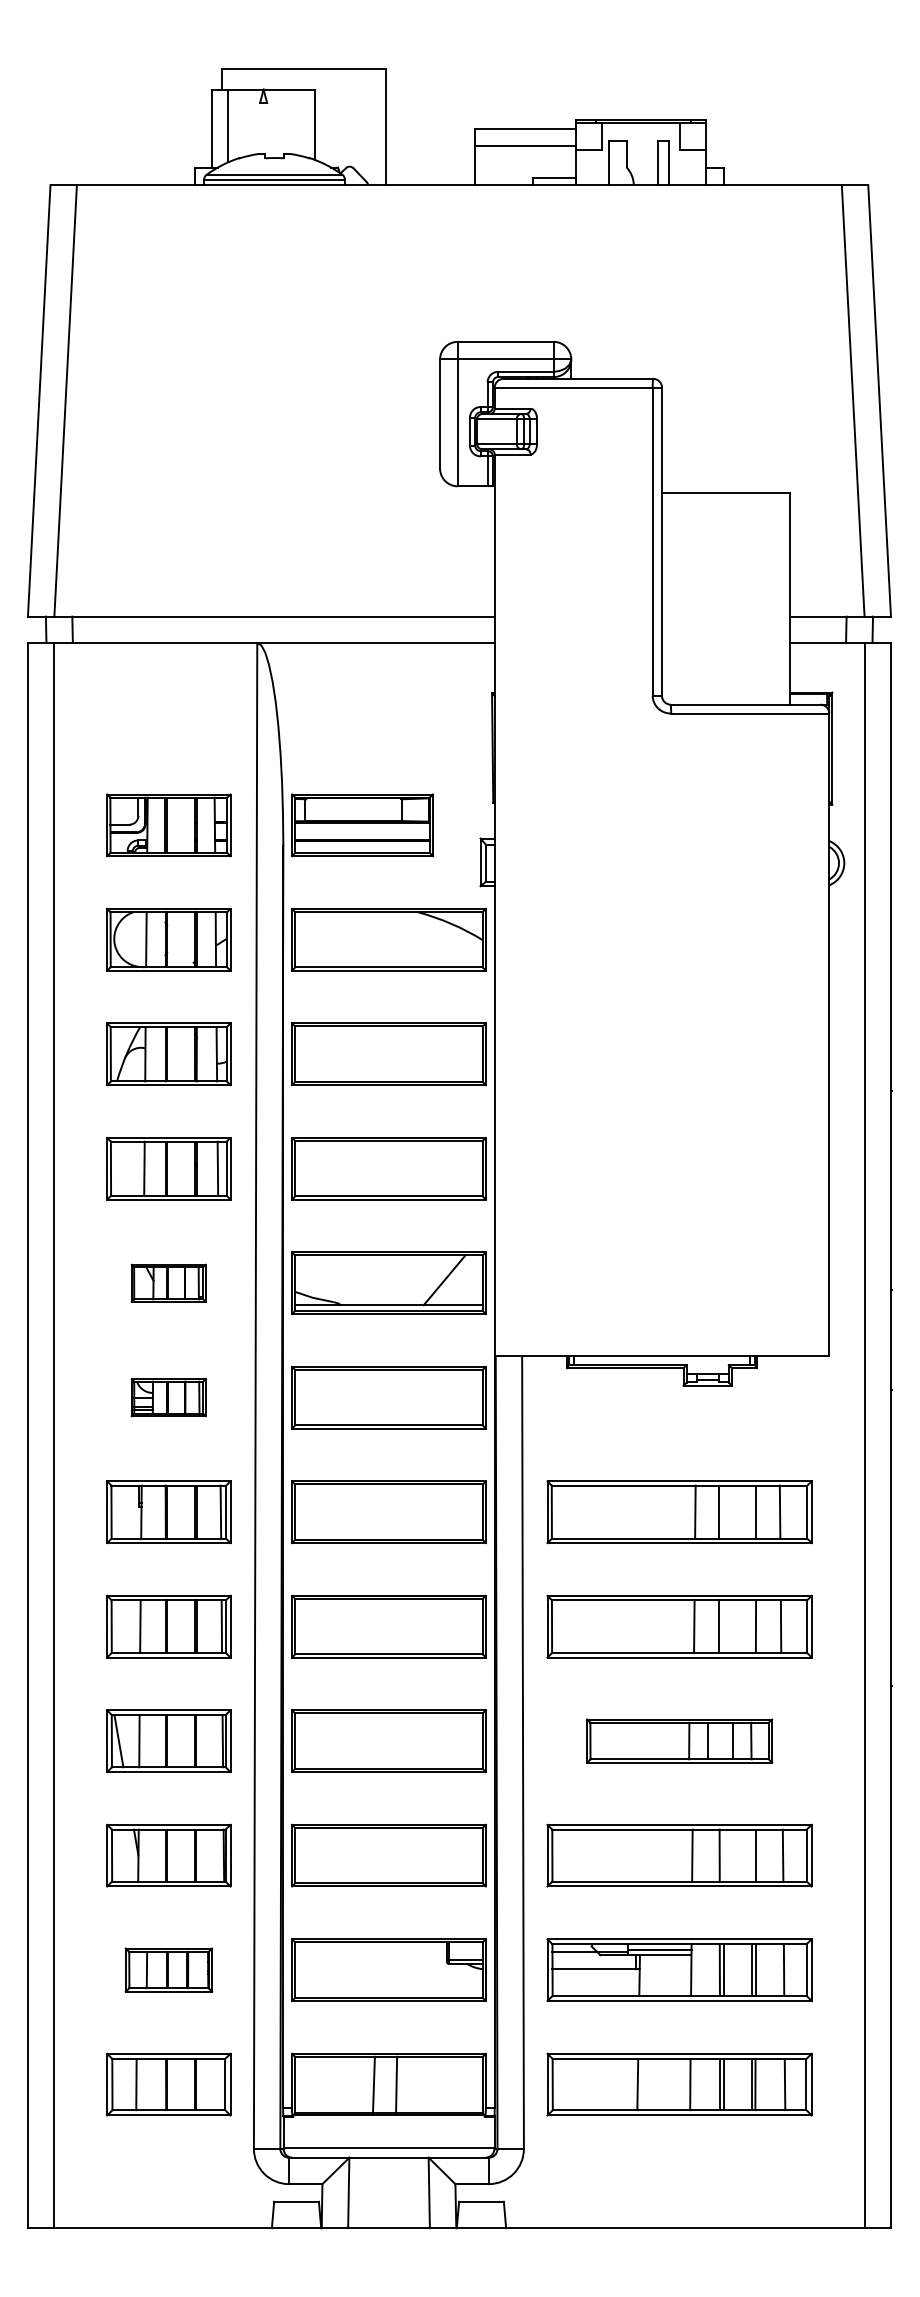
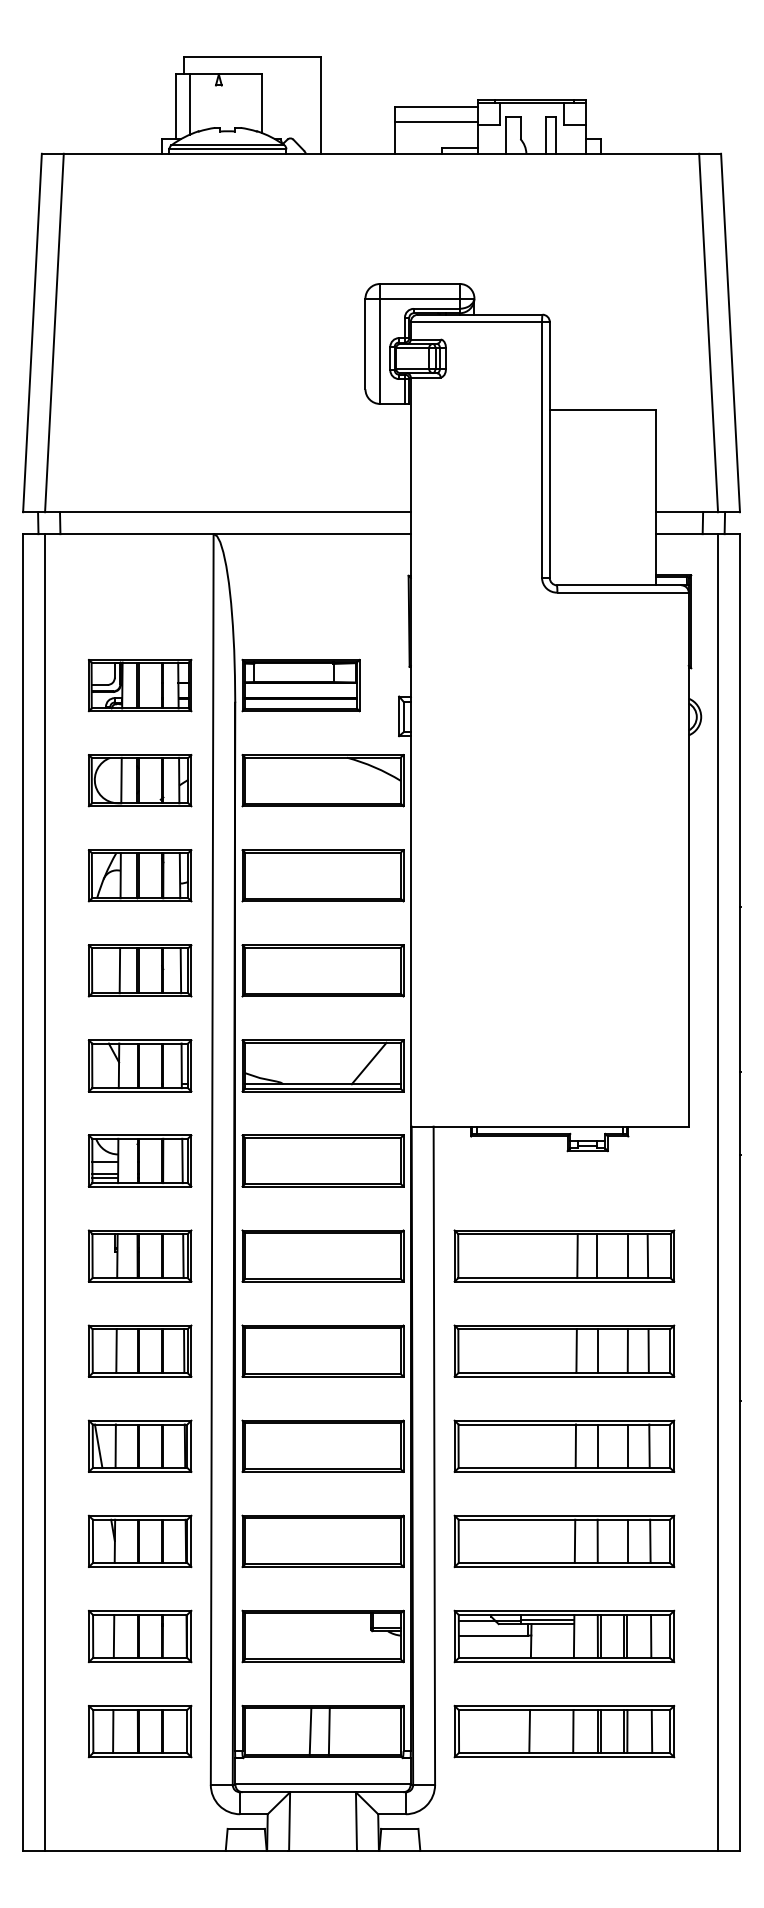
part: (168, 1282) -> (139, 1065), size x1.67
part: (168, 1397) -> (139, 1160), size x1.67
part: (679, 1740) -> (564, 1445), size x1.43
part: (169, 1970) -> (140, 1636), size x1.43

